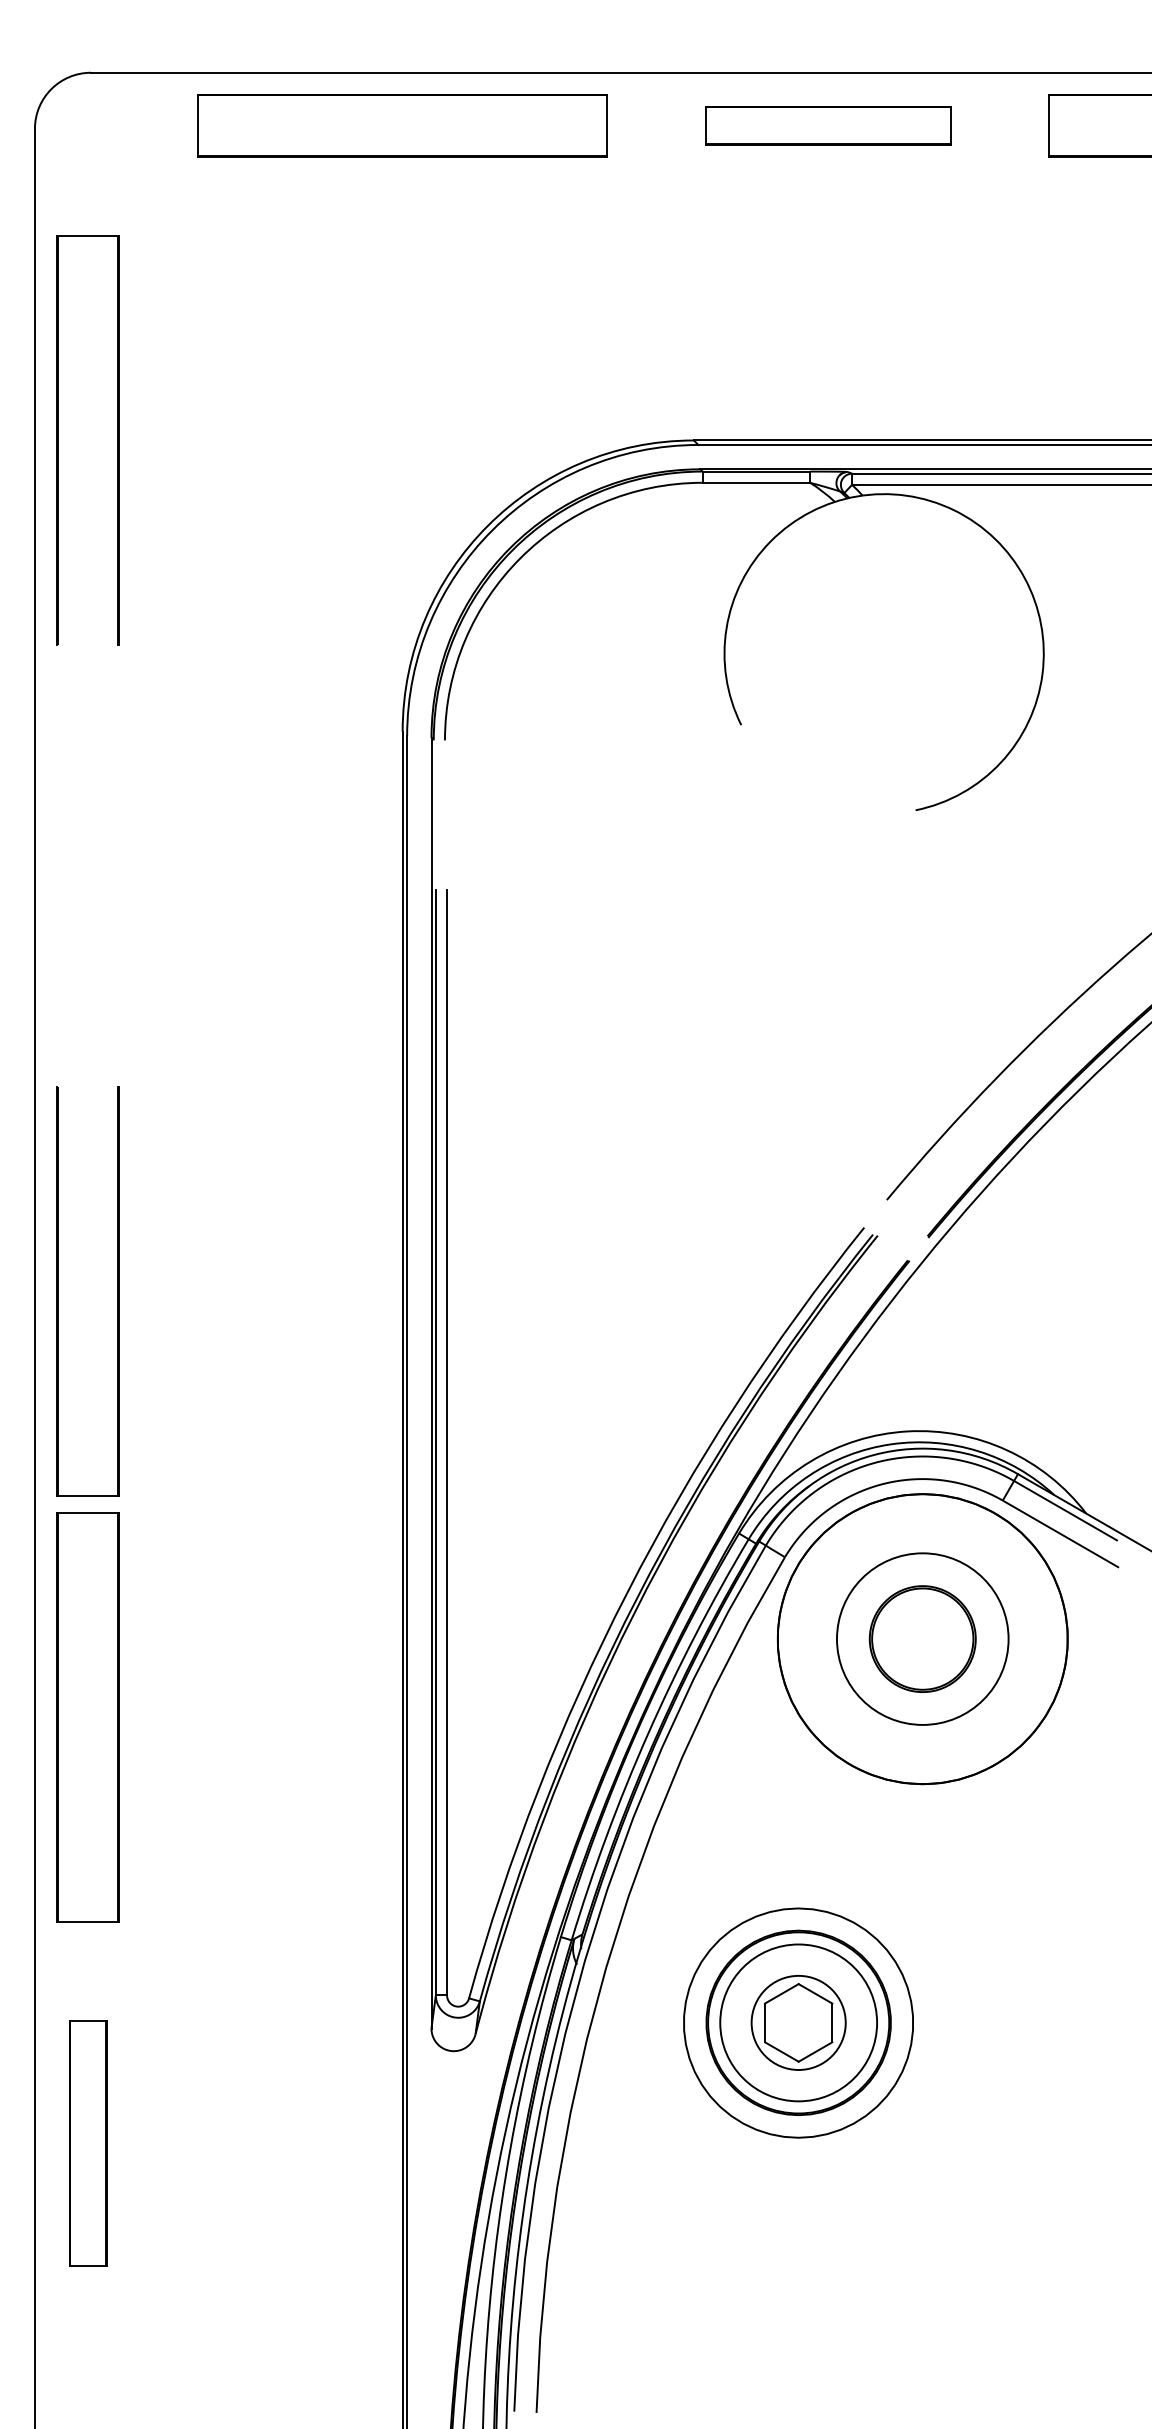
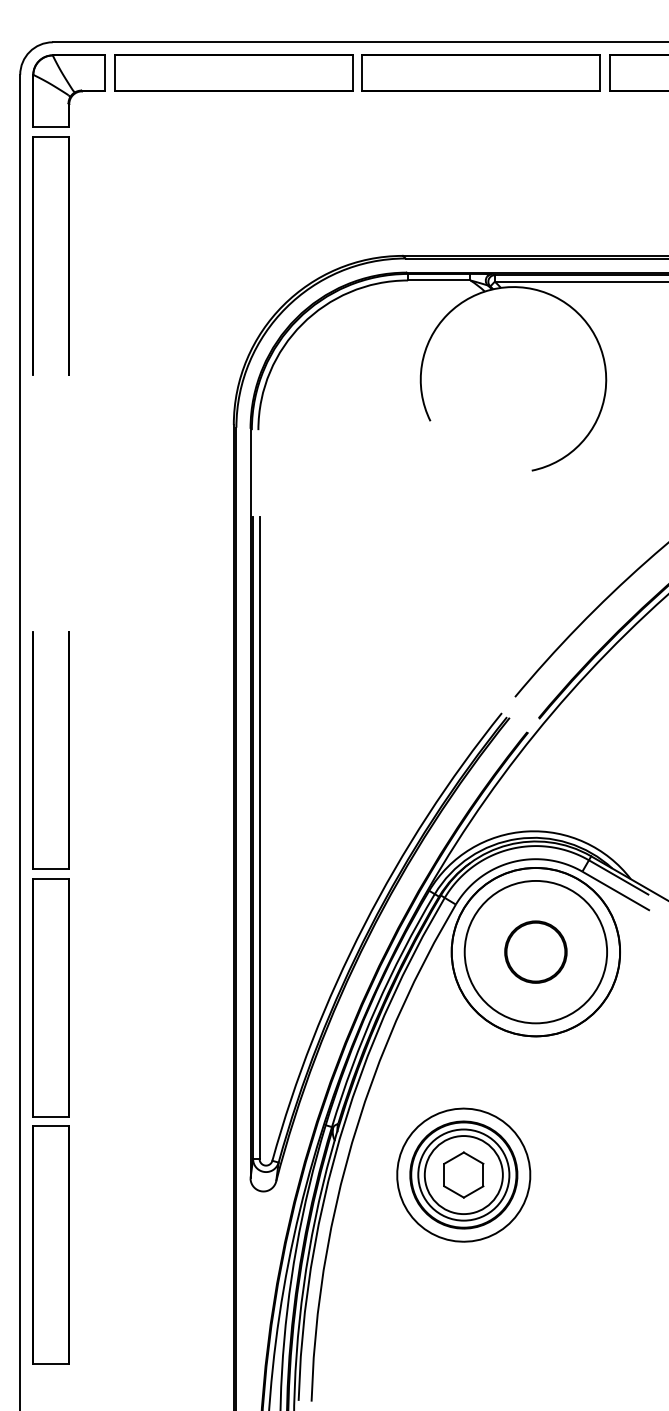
part: (827, 124) -> (480, 72), size x1.67
part: (118, 155) -> (68, 90), added
circle: (922, 1638) -> (535, 951), size x1.43
circle: (798, 2023) -> (463, 1175), size x1.43
part: (87, 2142) -> (50, 1244), size x1.67

